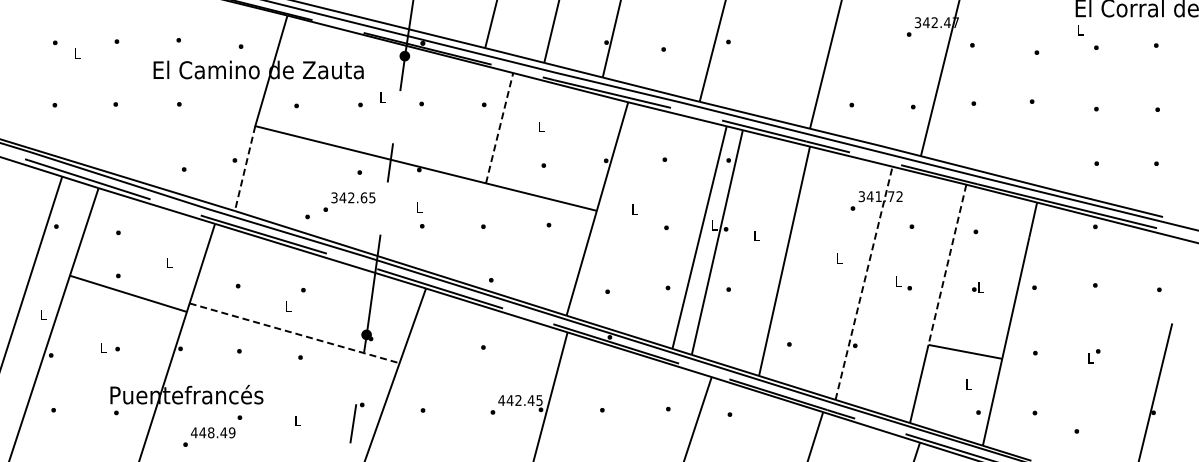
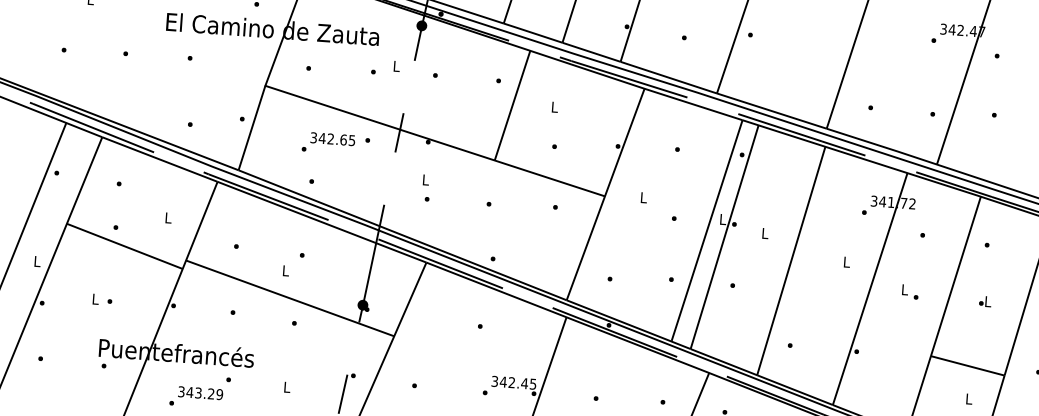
line: (499, 128) -> (512, 105), dashed -> solid
line: (245, 168) -> (252, 128), dashed -> solid
text: (349, 201) -> (328, 142), moved
line: (947, 265) -> (955, 277), dashed -> solid
line: (864, 282) -> (870, 288), dashed -> solid
line: (295, 333) -> (291, 298), dashed -> solid
text: (501, 400) -> (494, 381), 442.45 -> 342.45
text: (208, 432) -> (195, 392), 448.49 -> 343.29

